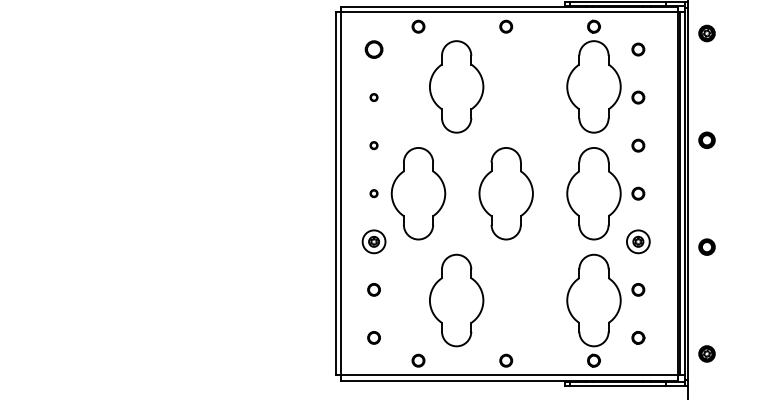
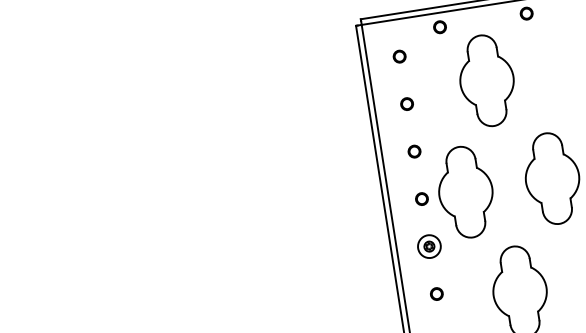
circle: (373, 49) -> (399, 56), size x0.71
circle: (373, 97) -> (406, 104), size x1.67
circle: (373, 145) -> (413, 151), size x1.67
circle: (373, 193) -> (421, 198), size x1.67

